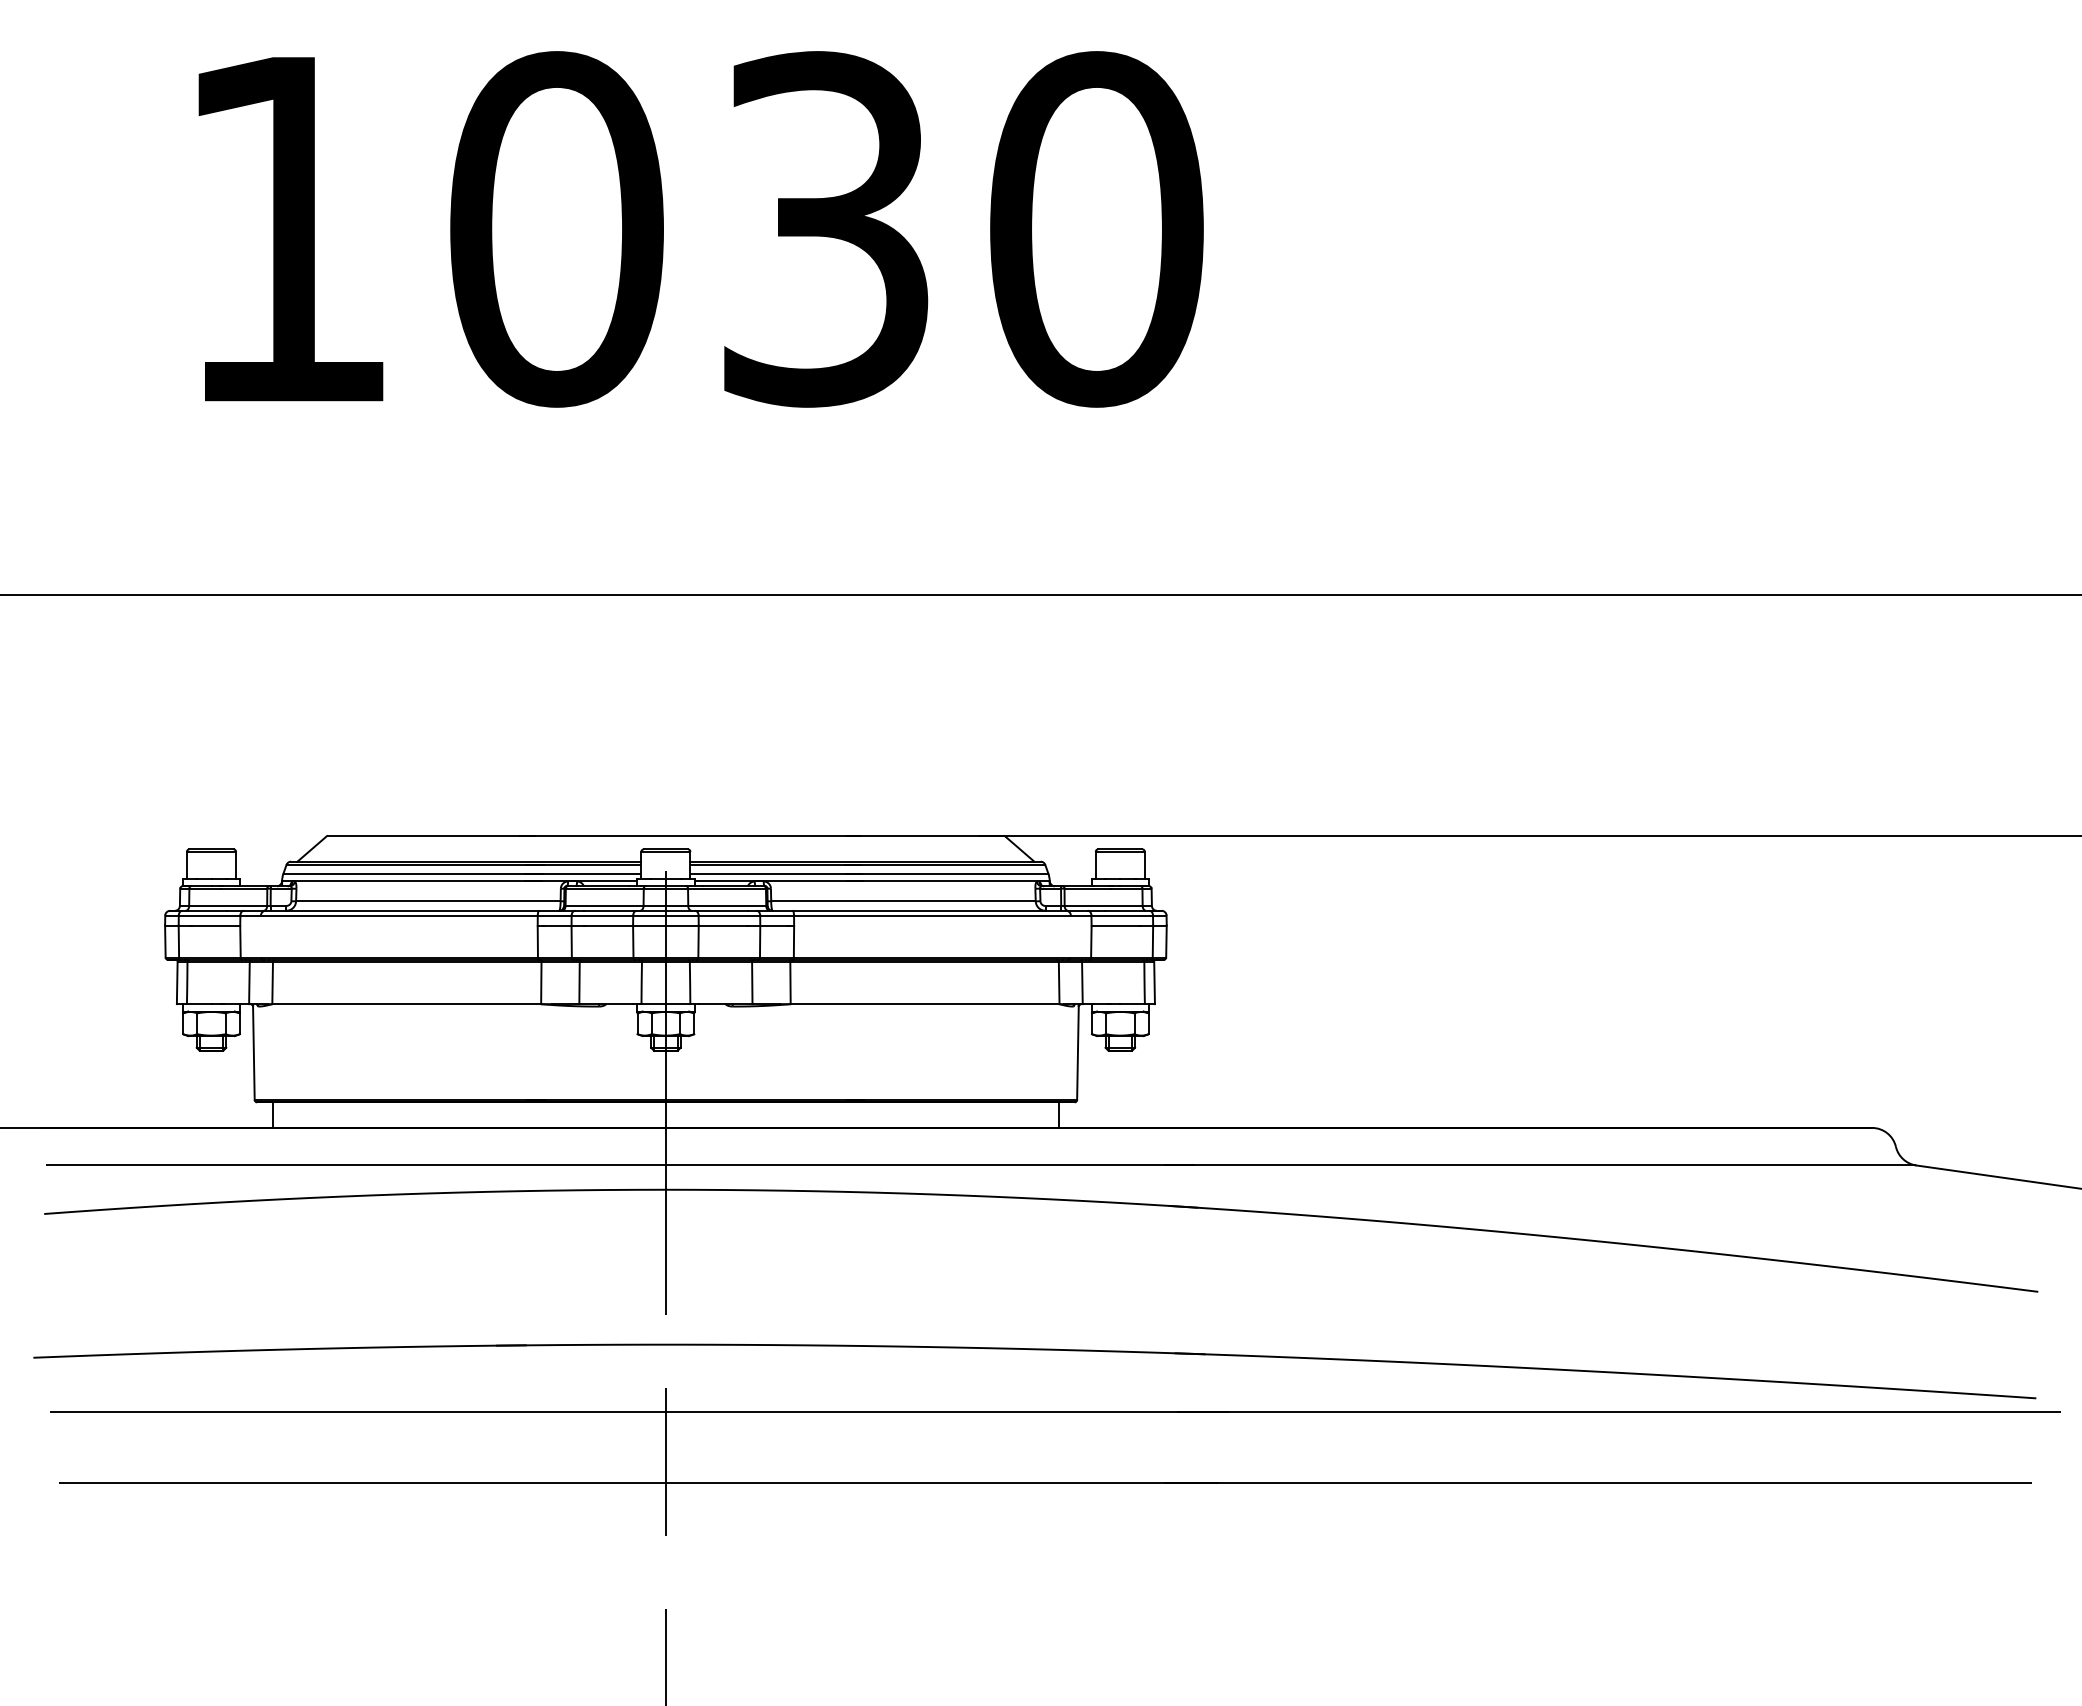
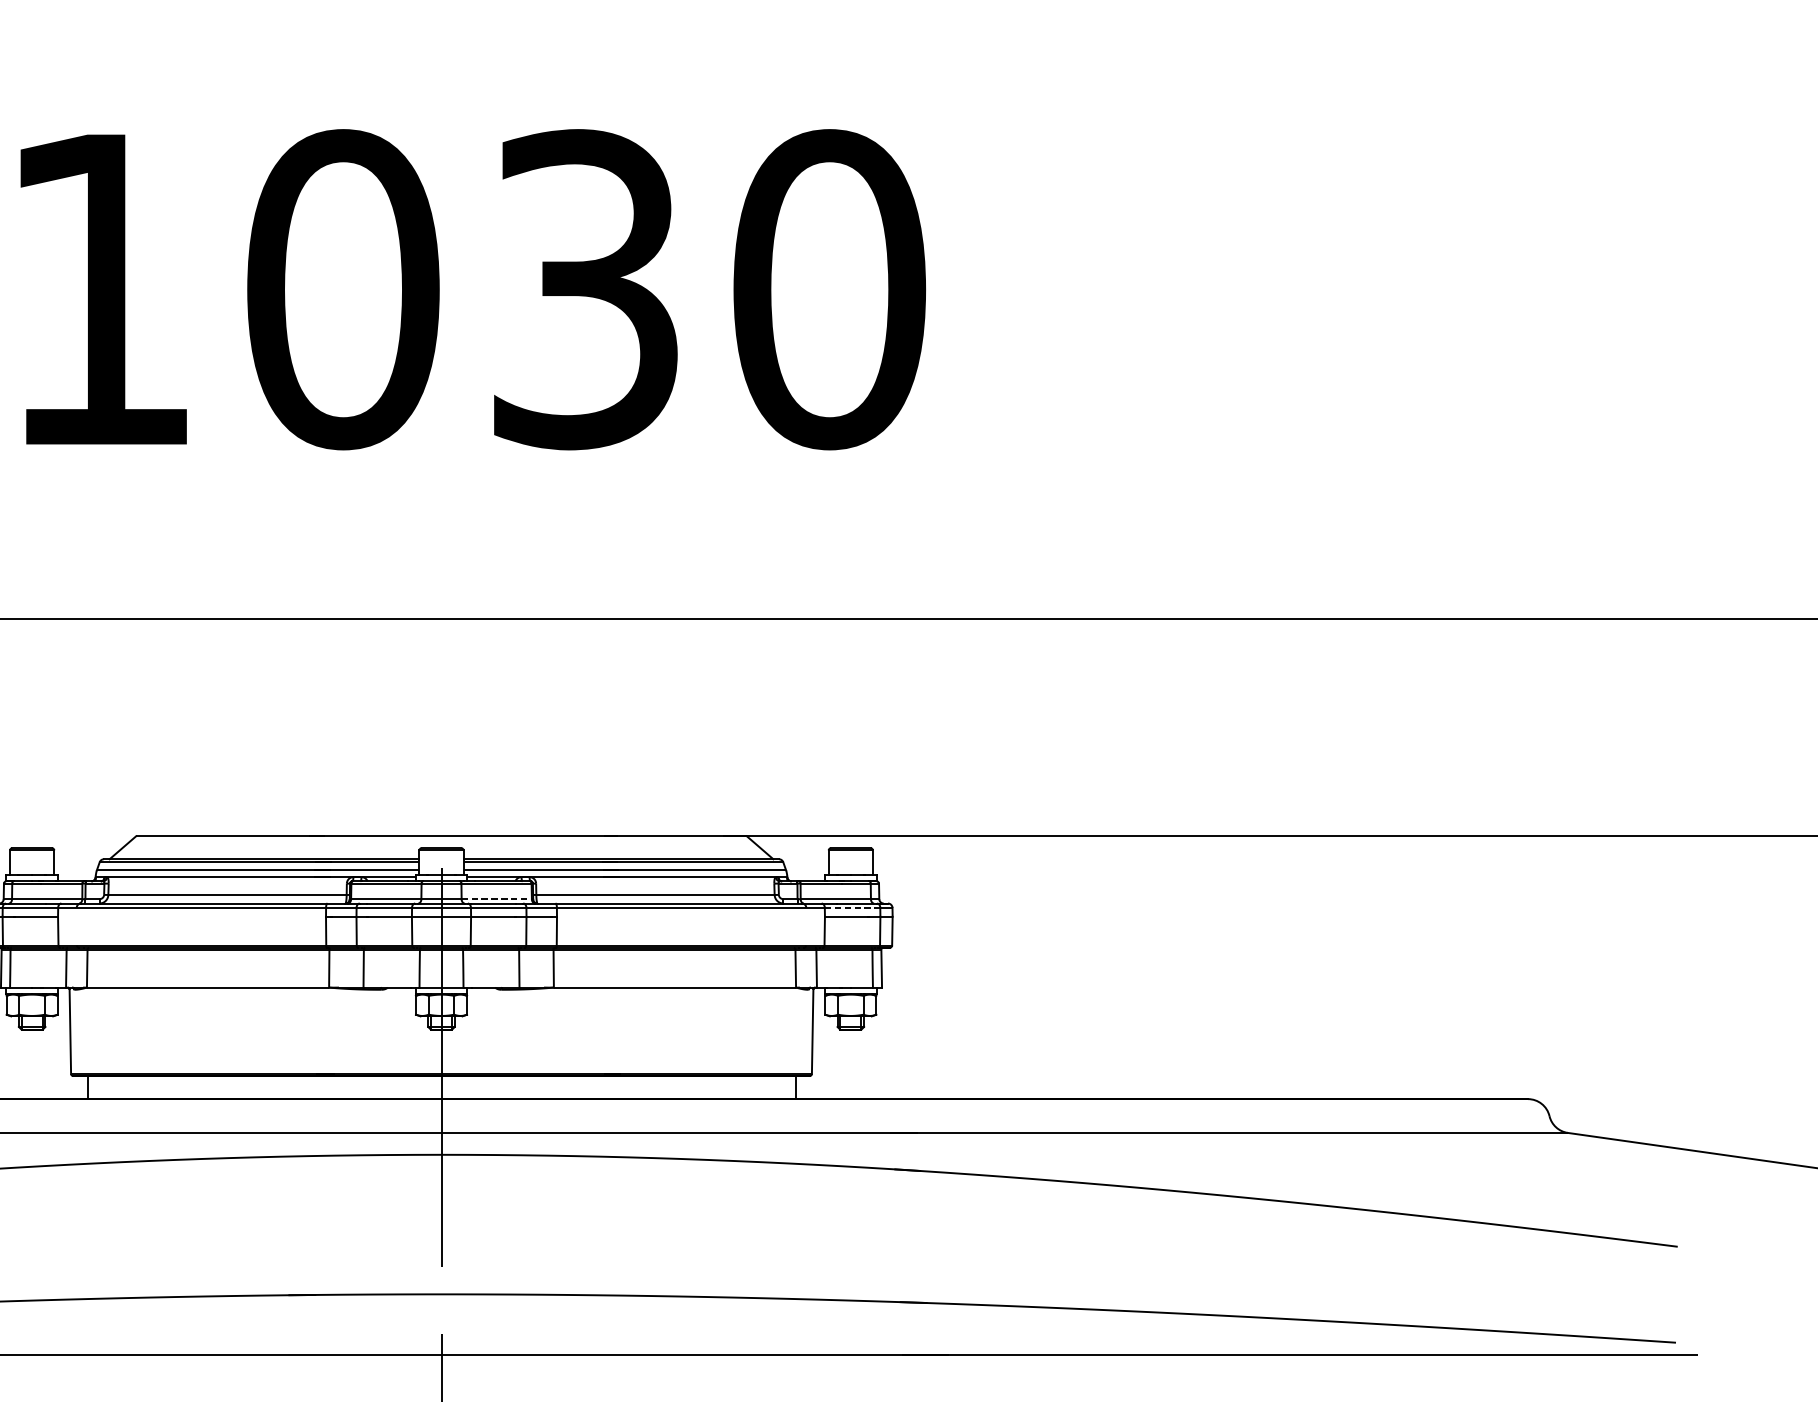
line: (727, 905) -> (496, 898), solid -> dashed
line: (1122, 915) -> (852, 907), solid -> dashed

